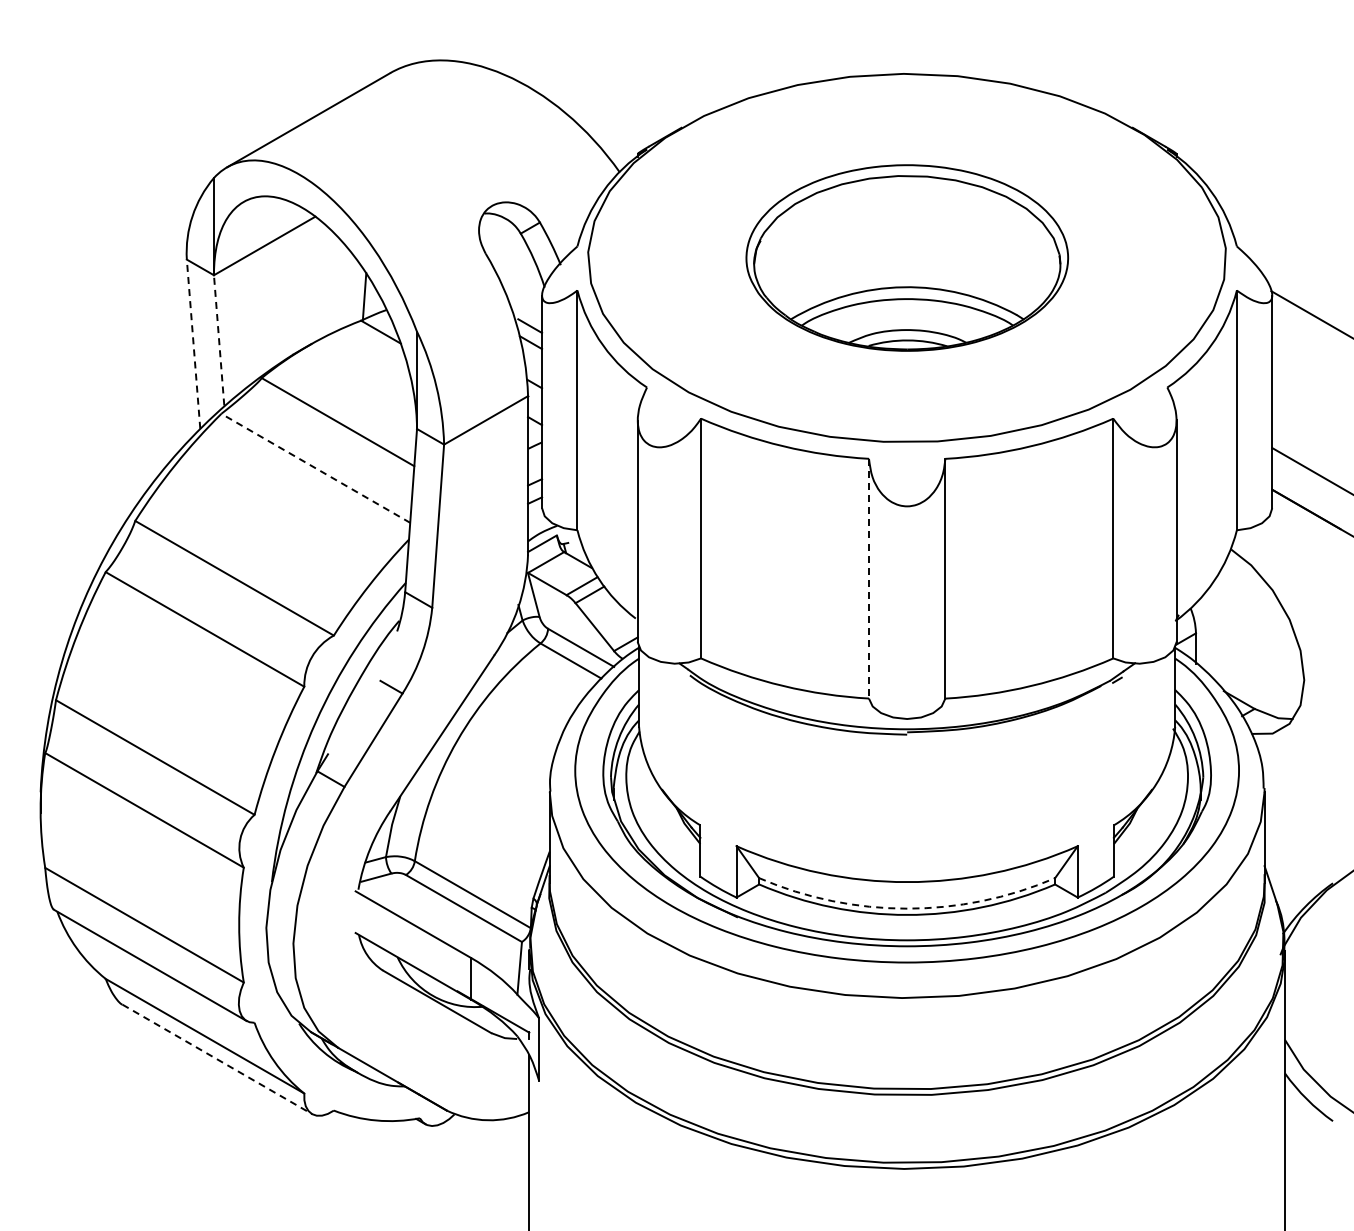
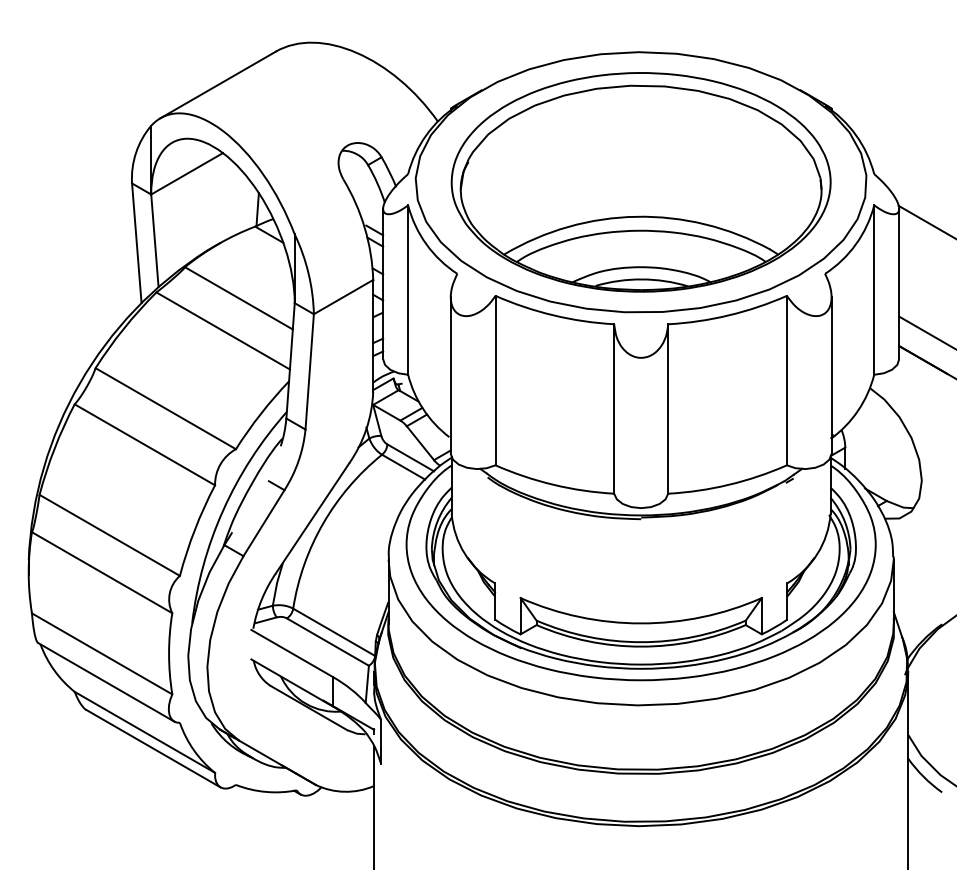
part: (907, 257) -> (641, 181), size x1.67
line: (219, 339) -> (155, 239), dashed -> solid
line: (193, 344) -> (136, 243), dashed -> solid
line: (315, 468) -> (222, 331), dashed -> solid
line: (868, 578) -> (613, 408), dashed -> solid
arc: (907, 908) -> (641, 642), dashed -> solid
line: (217, 1059) -> (153, 748), dashed -> solid

